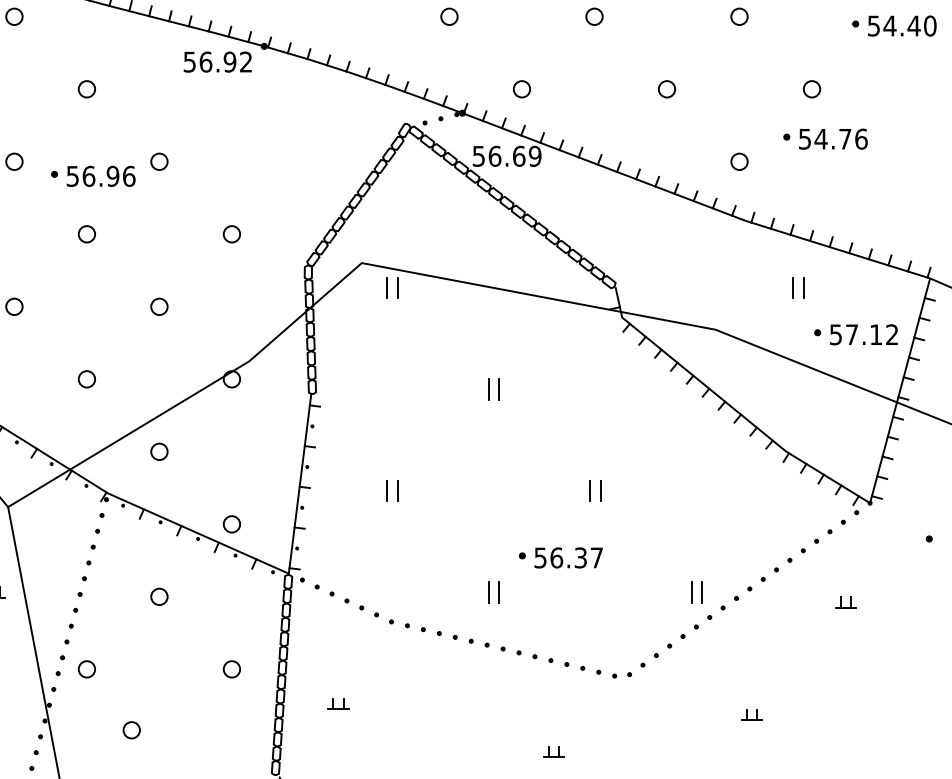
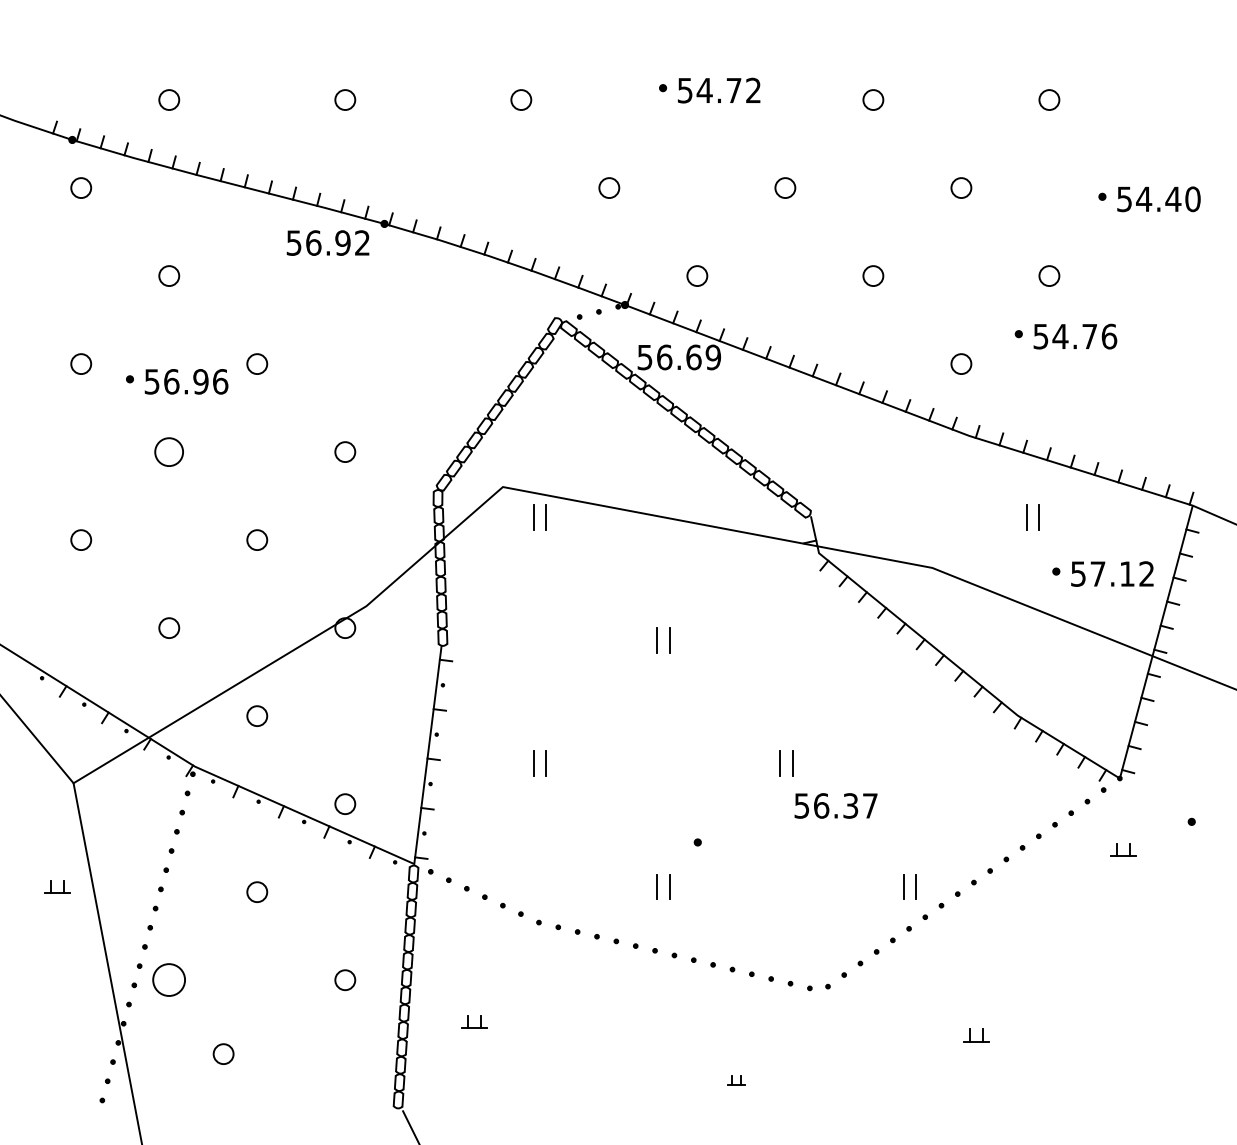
circle: (87, 233) -> (169, 451), size x1.4
text: (568, 557) -> (835, 805), moved
part: (845, 602) -> (1123, 849), moved
circle: (87, 669) -> (169, 980), size x1.6
part: (554, 751) -> (736, 1080), size x0.7

